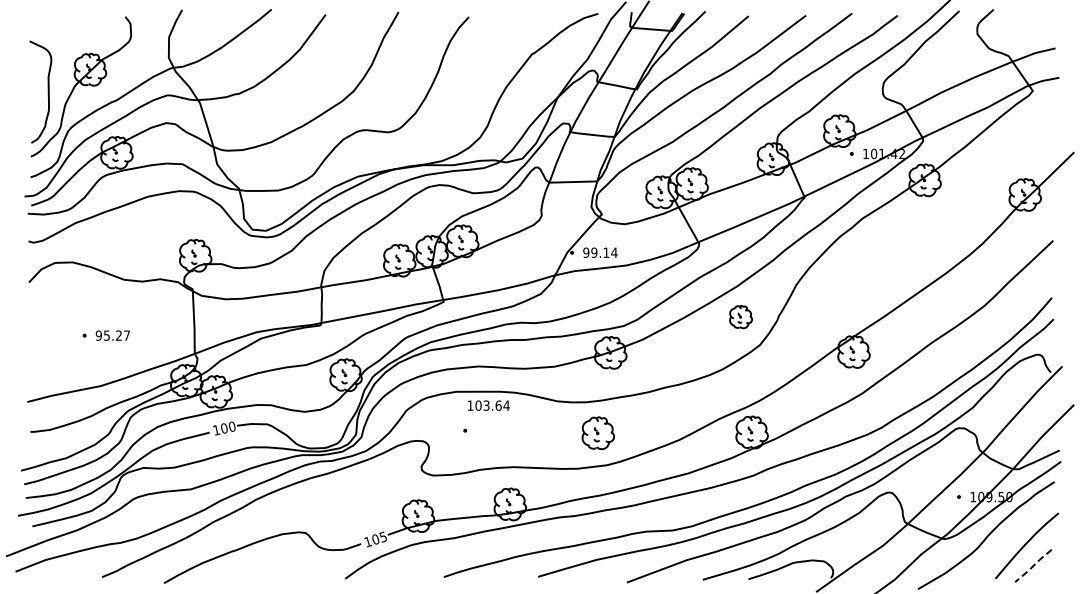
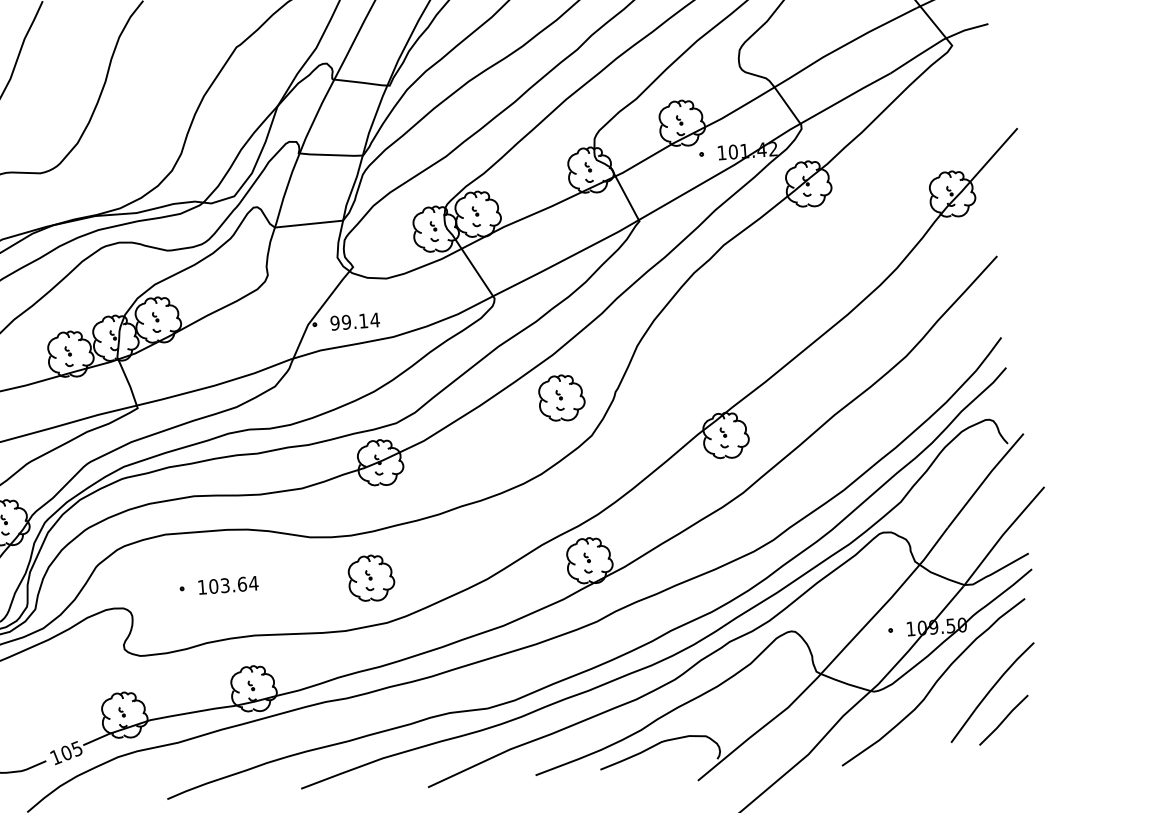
part: (740, 316) -> (560, 397), size x1.43
text: (488, 405) -> (227, 585), moved
line: (1033, 566) -> (1003, 721), dashed -> solid

